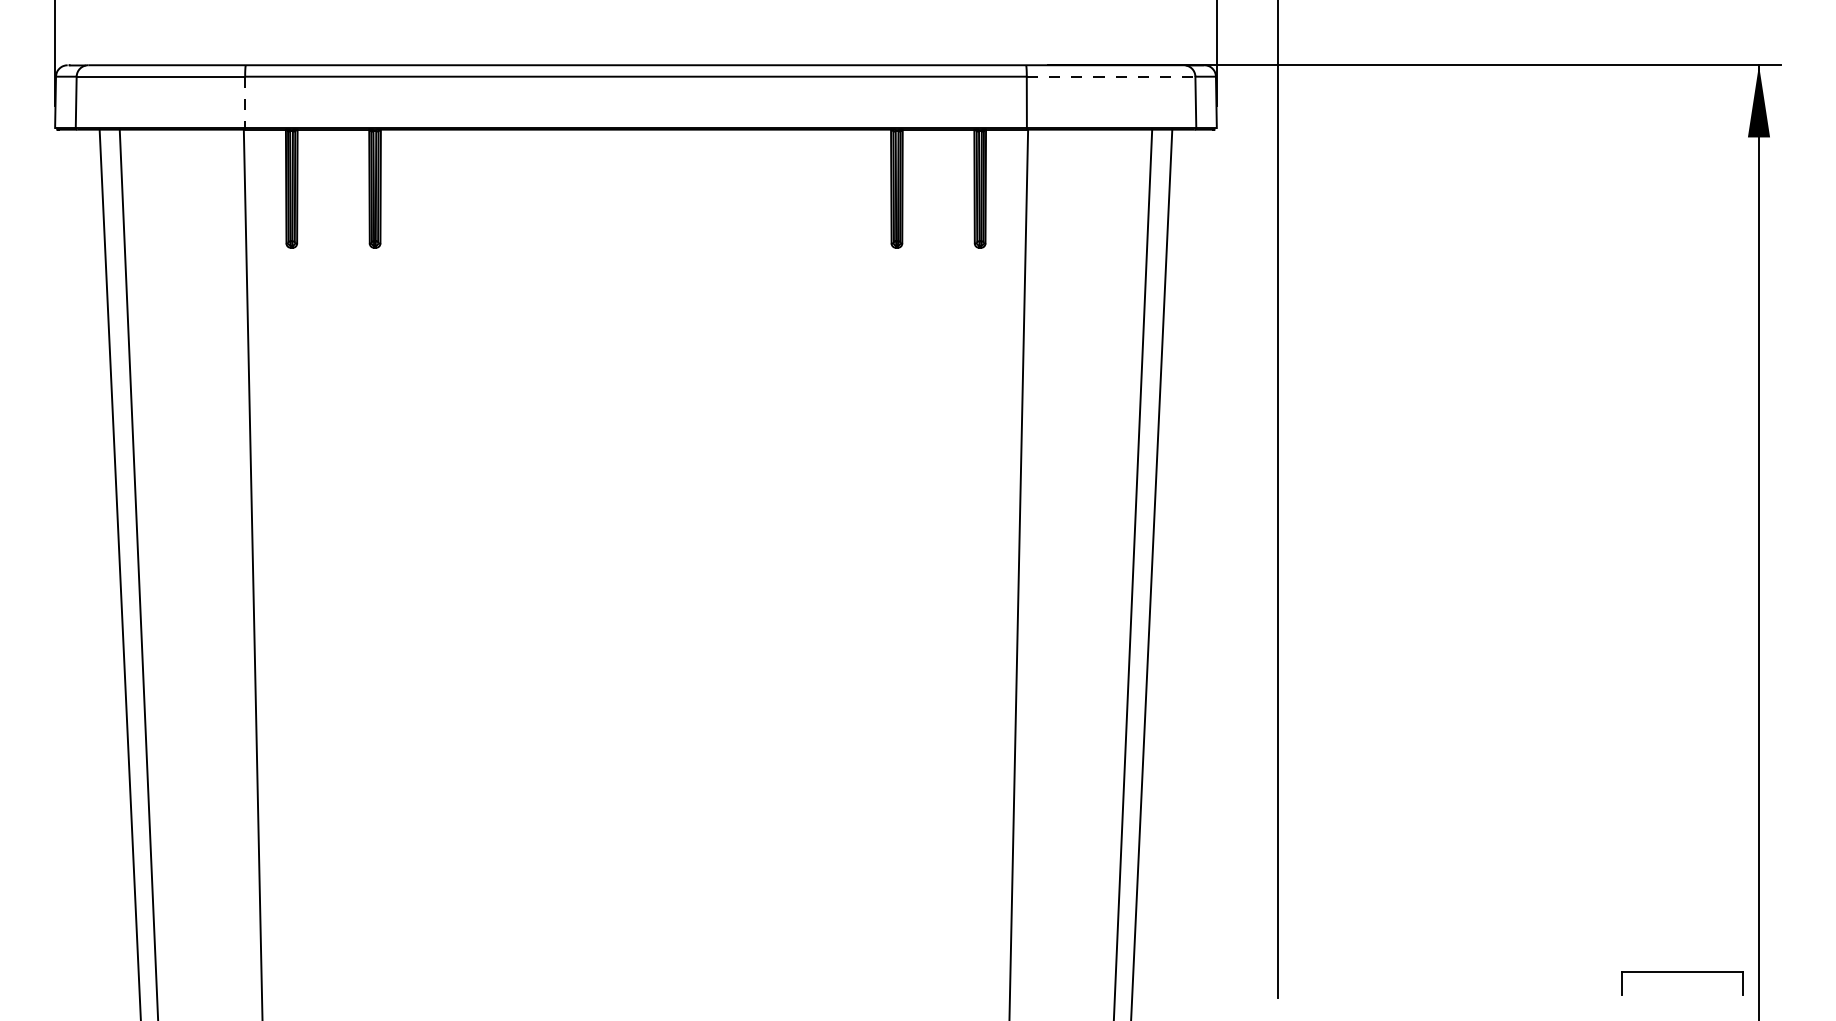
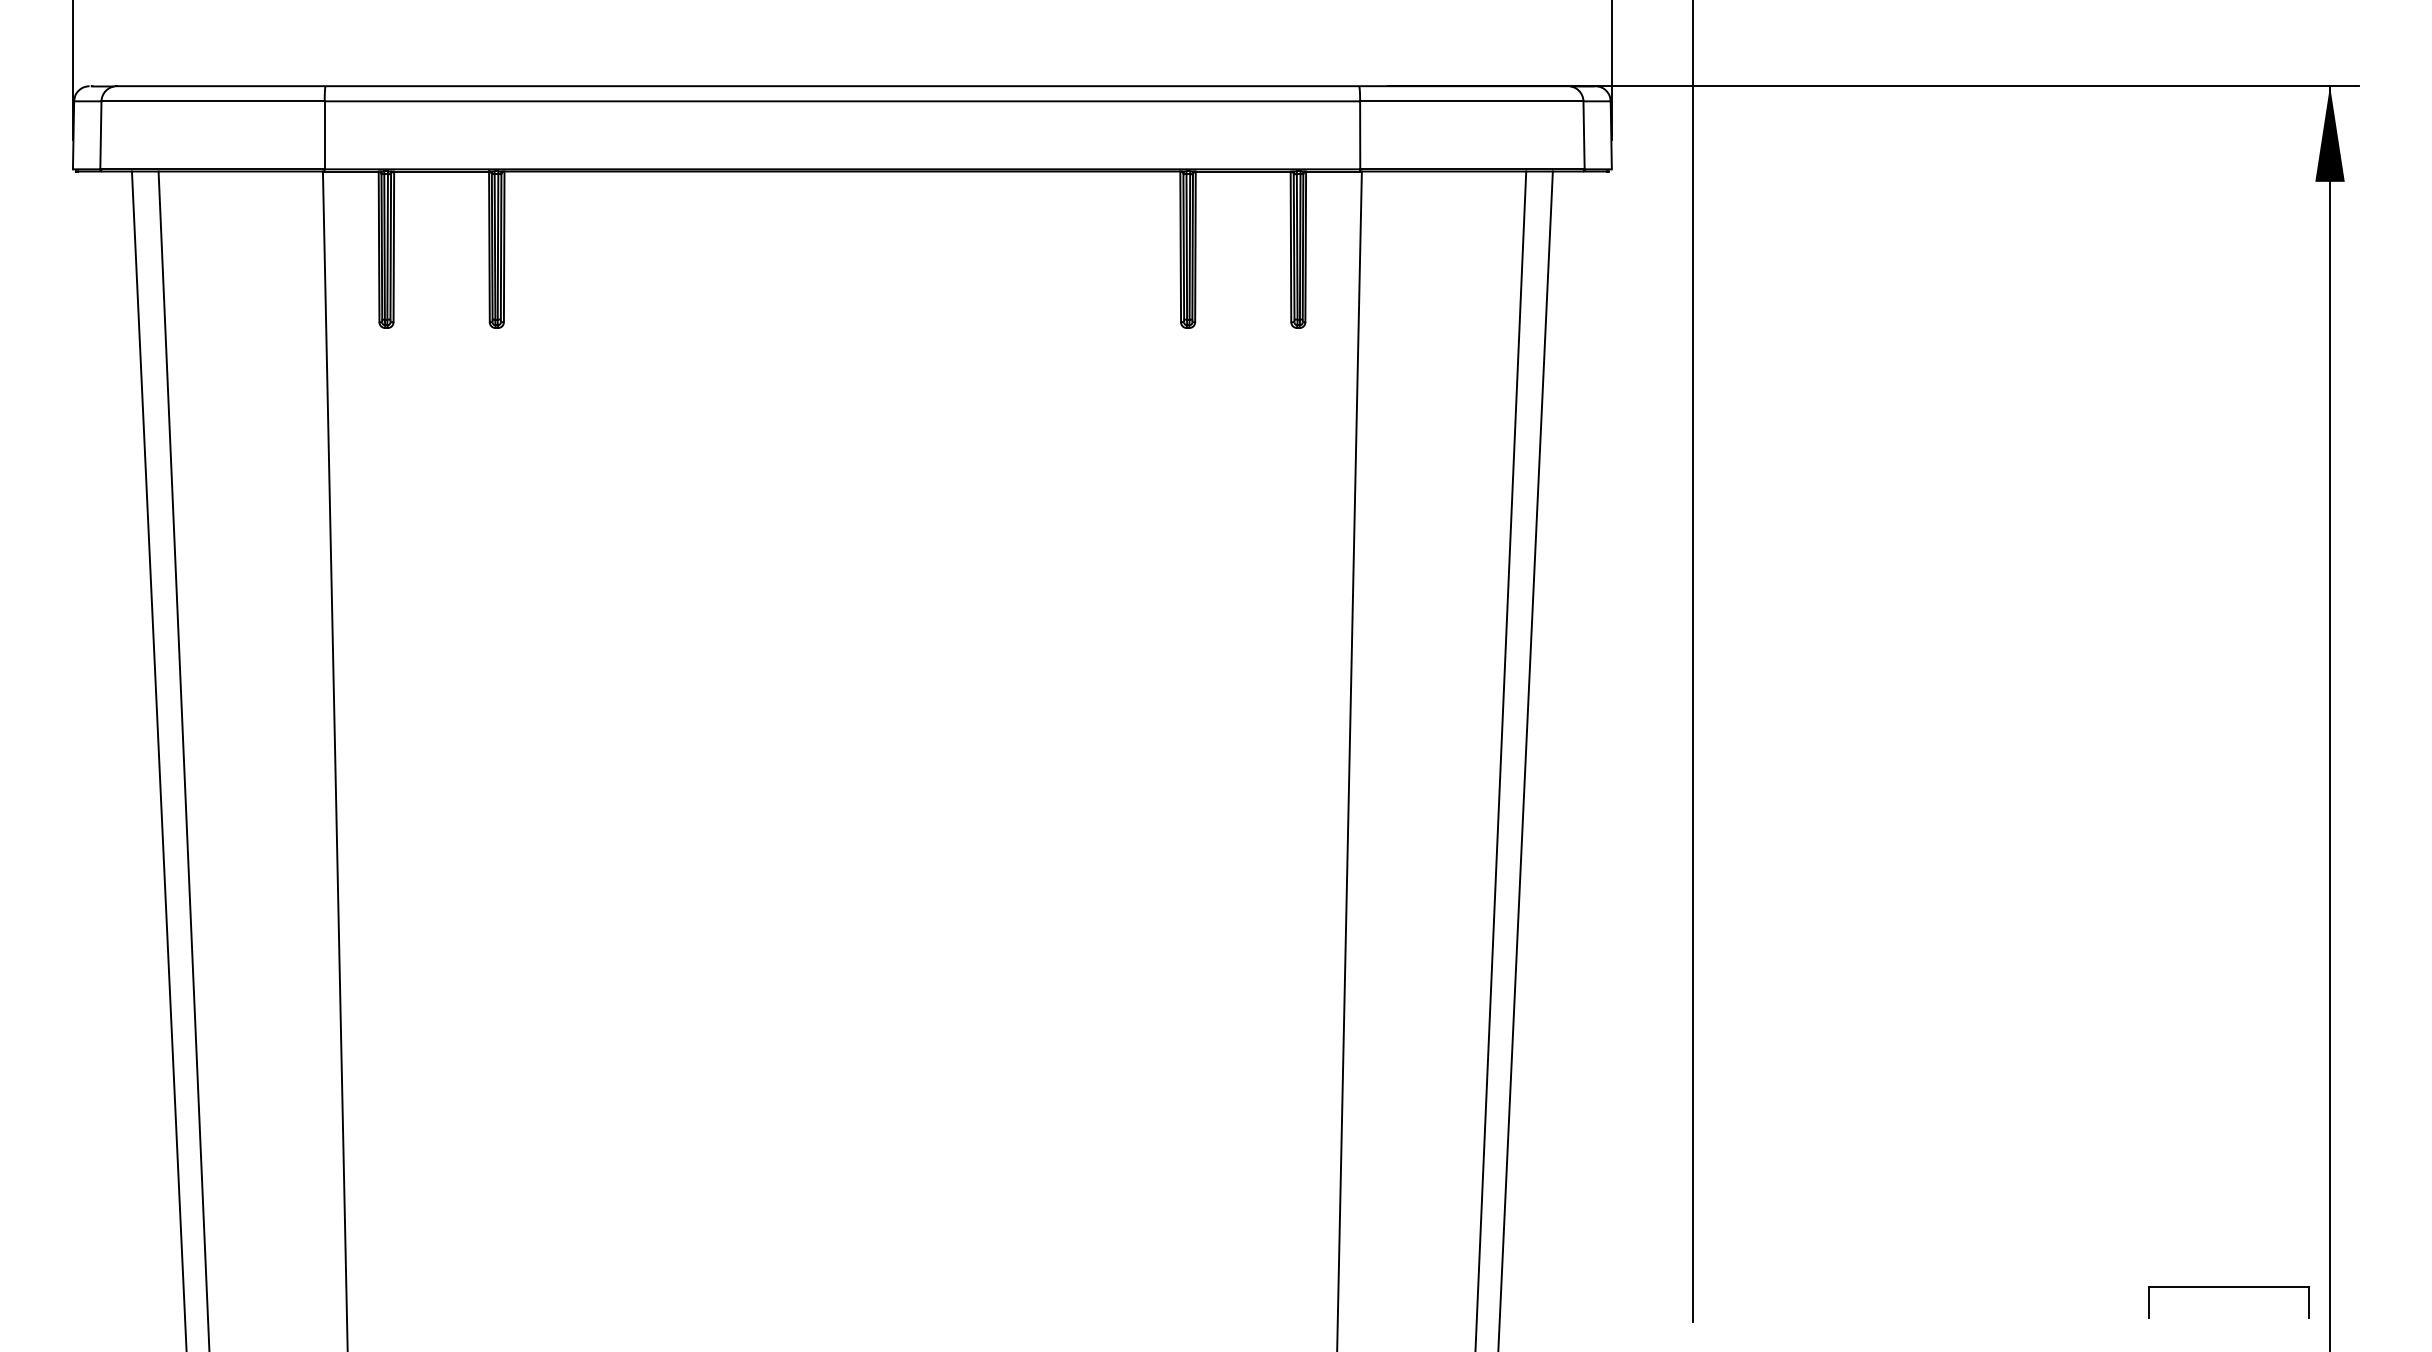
line: (1110, 76) -> (1471, 101), dashed -> solid
line: (245, 102) -> (324, 135), dashed -> solid

